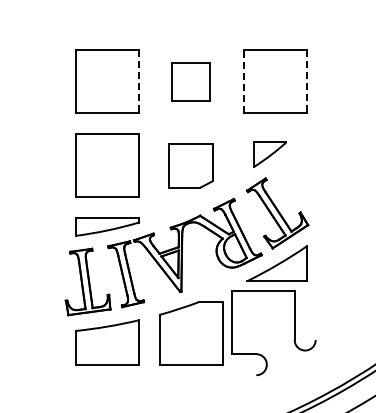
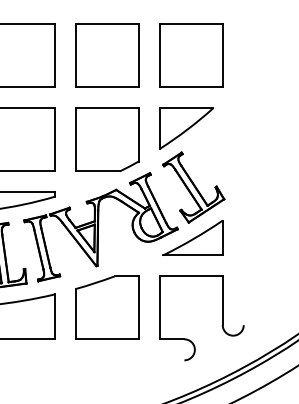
part: (191, 81) -> (107, 55), size x1.67
line: (243, 81) -> (159, 55), dashed -> solid
line: (138, 82) -> (54, 56), dashed -> solid
line: (306, 82) -> (222, 56), dashed -> solid
part: (270, 154) -> (186, 128), size x1.67
part: (191, 165) -> (107, 139), size x1.43
part: (294, 333) -> (222, 318), moved

